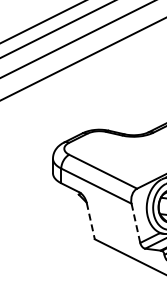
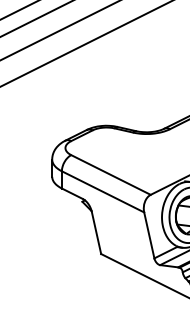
line: (90, 221) -> (96, 233), dashed -> solid
line: (136, 223) -> (149, 235), dashed -> solid

